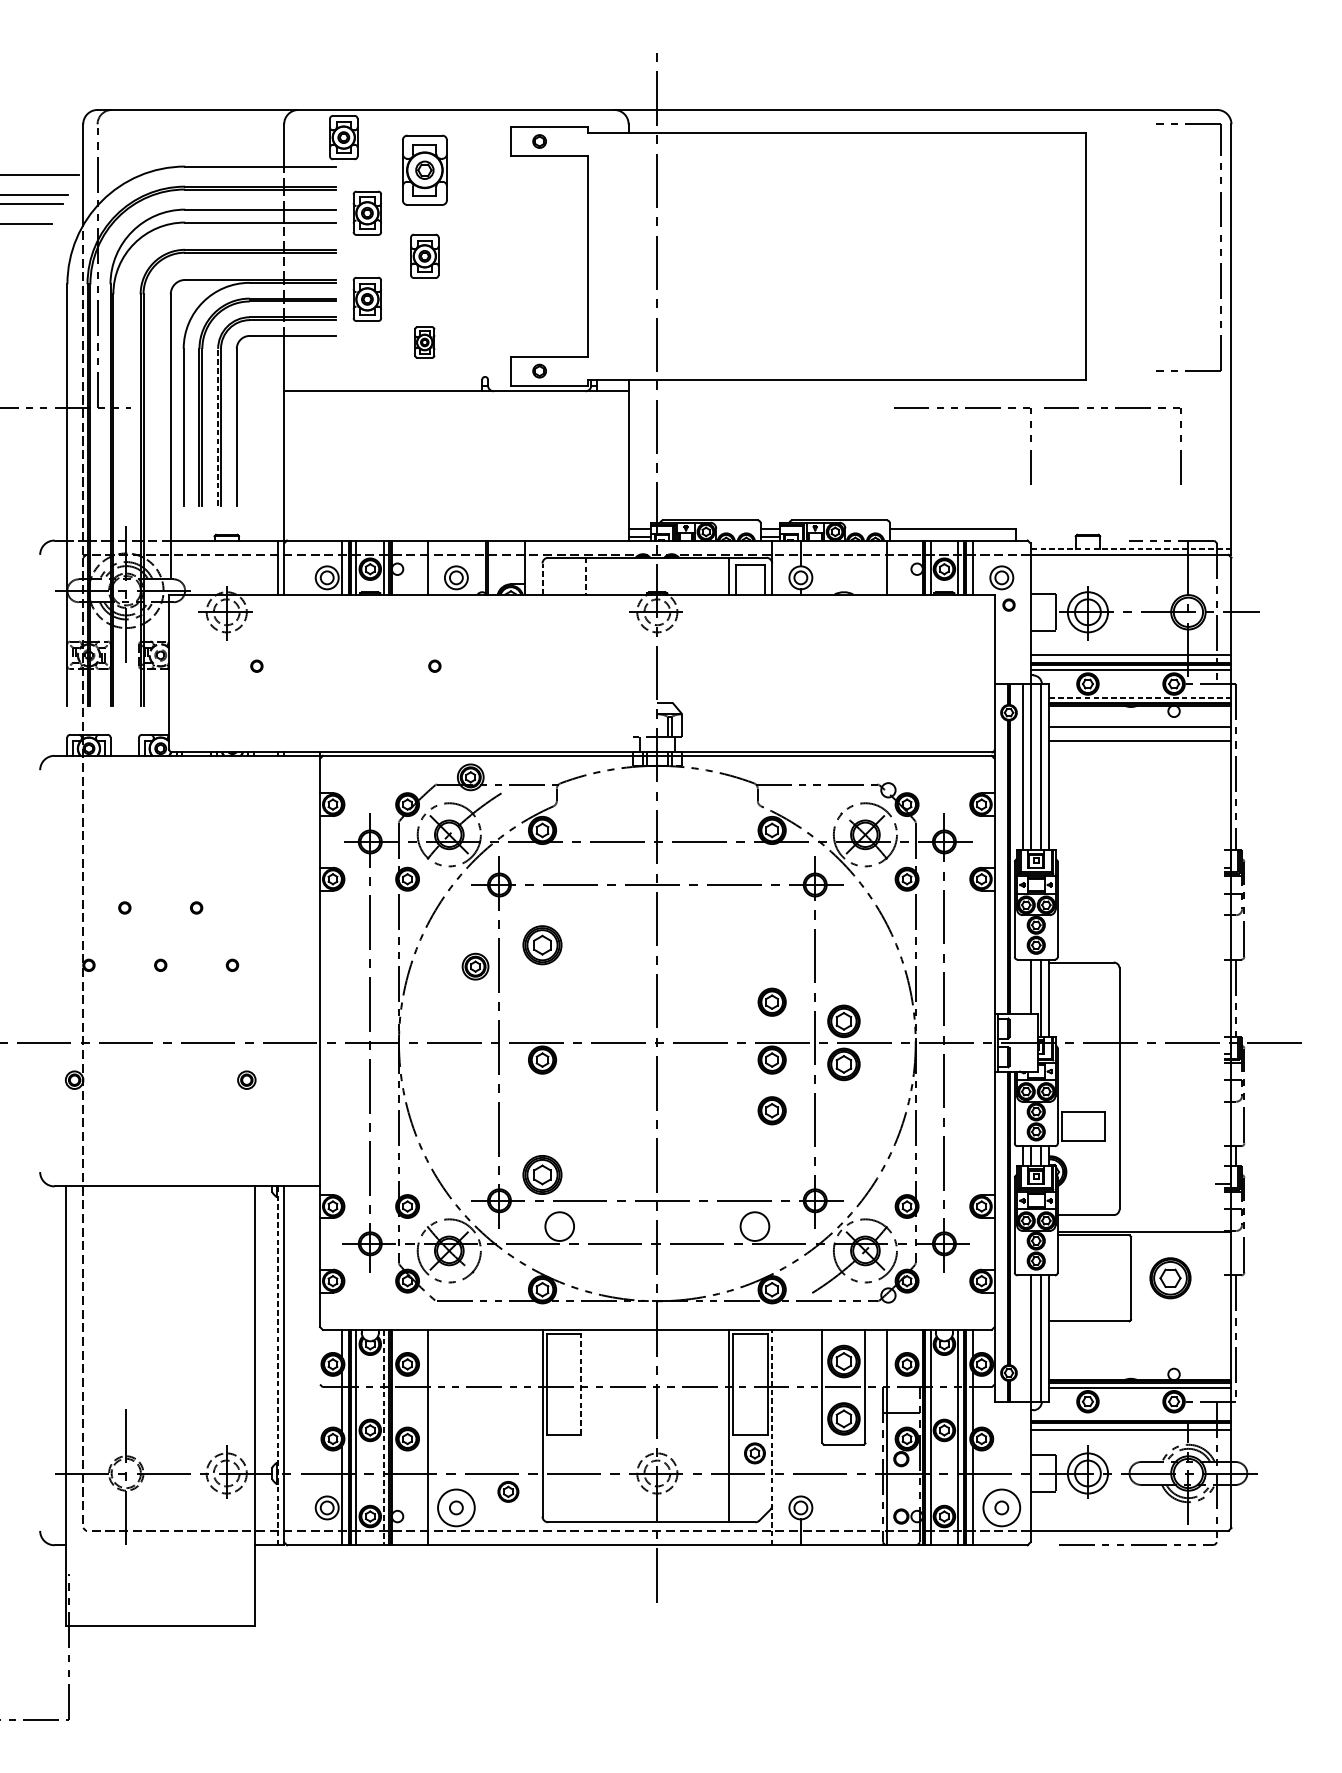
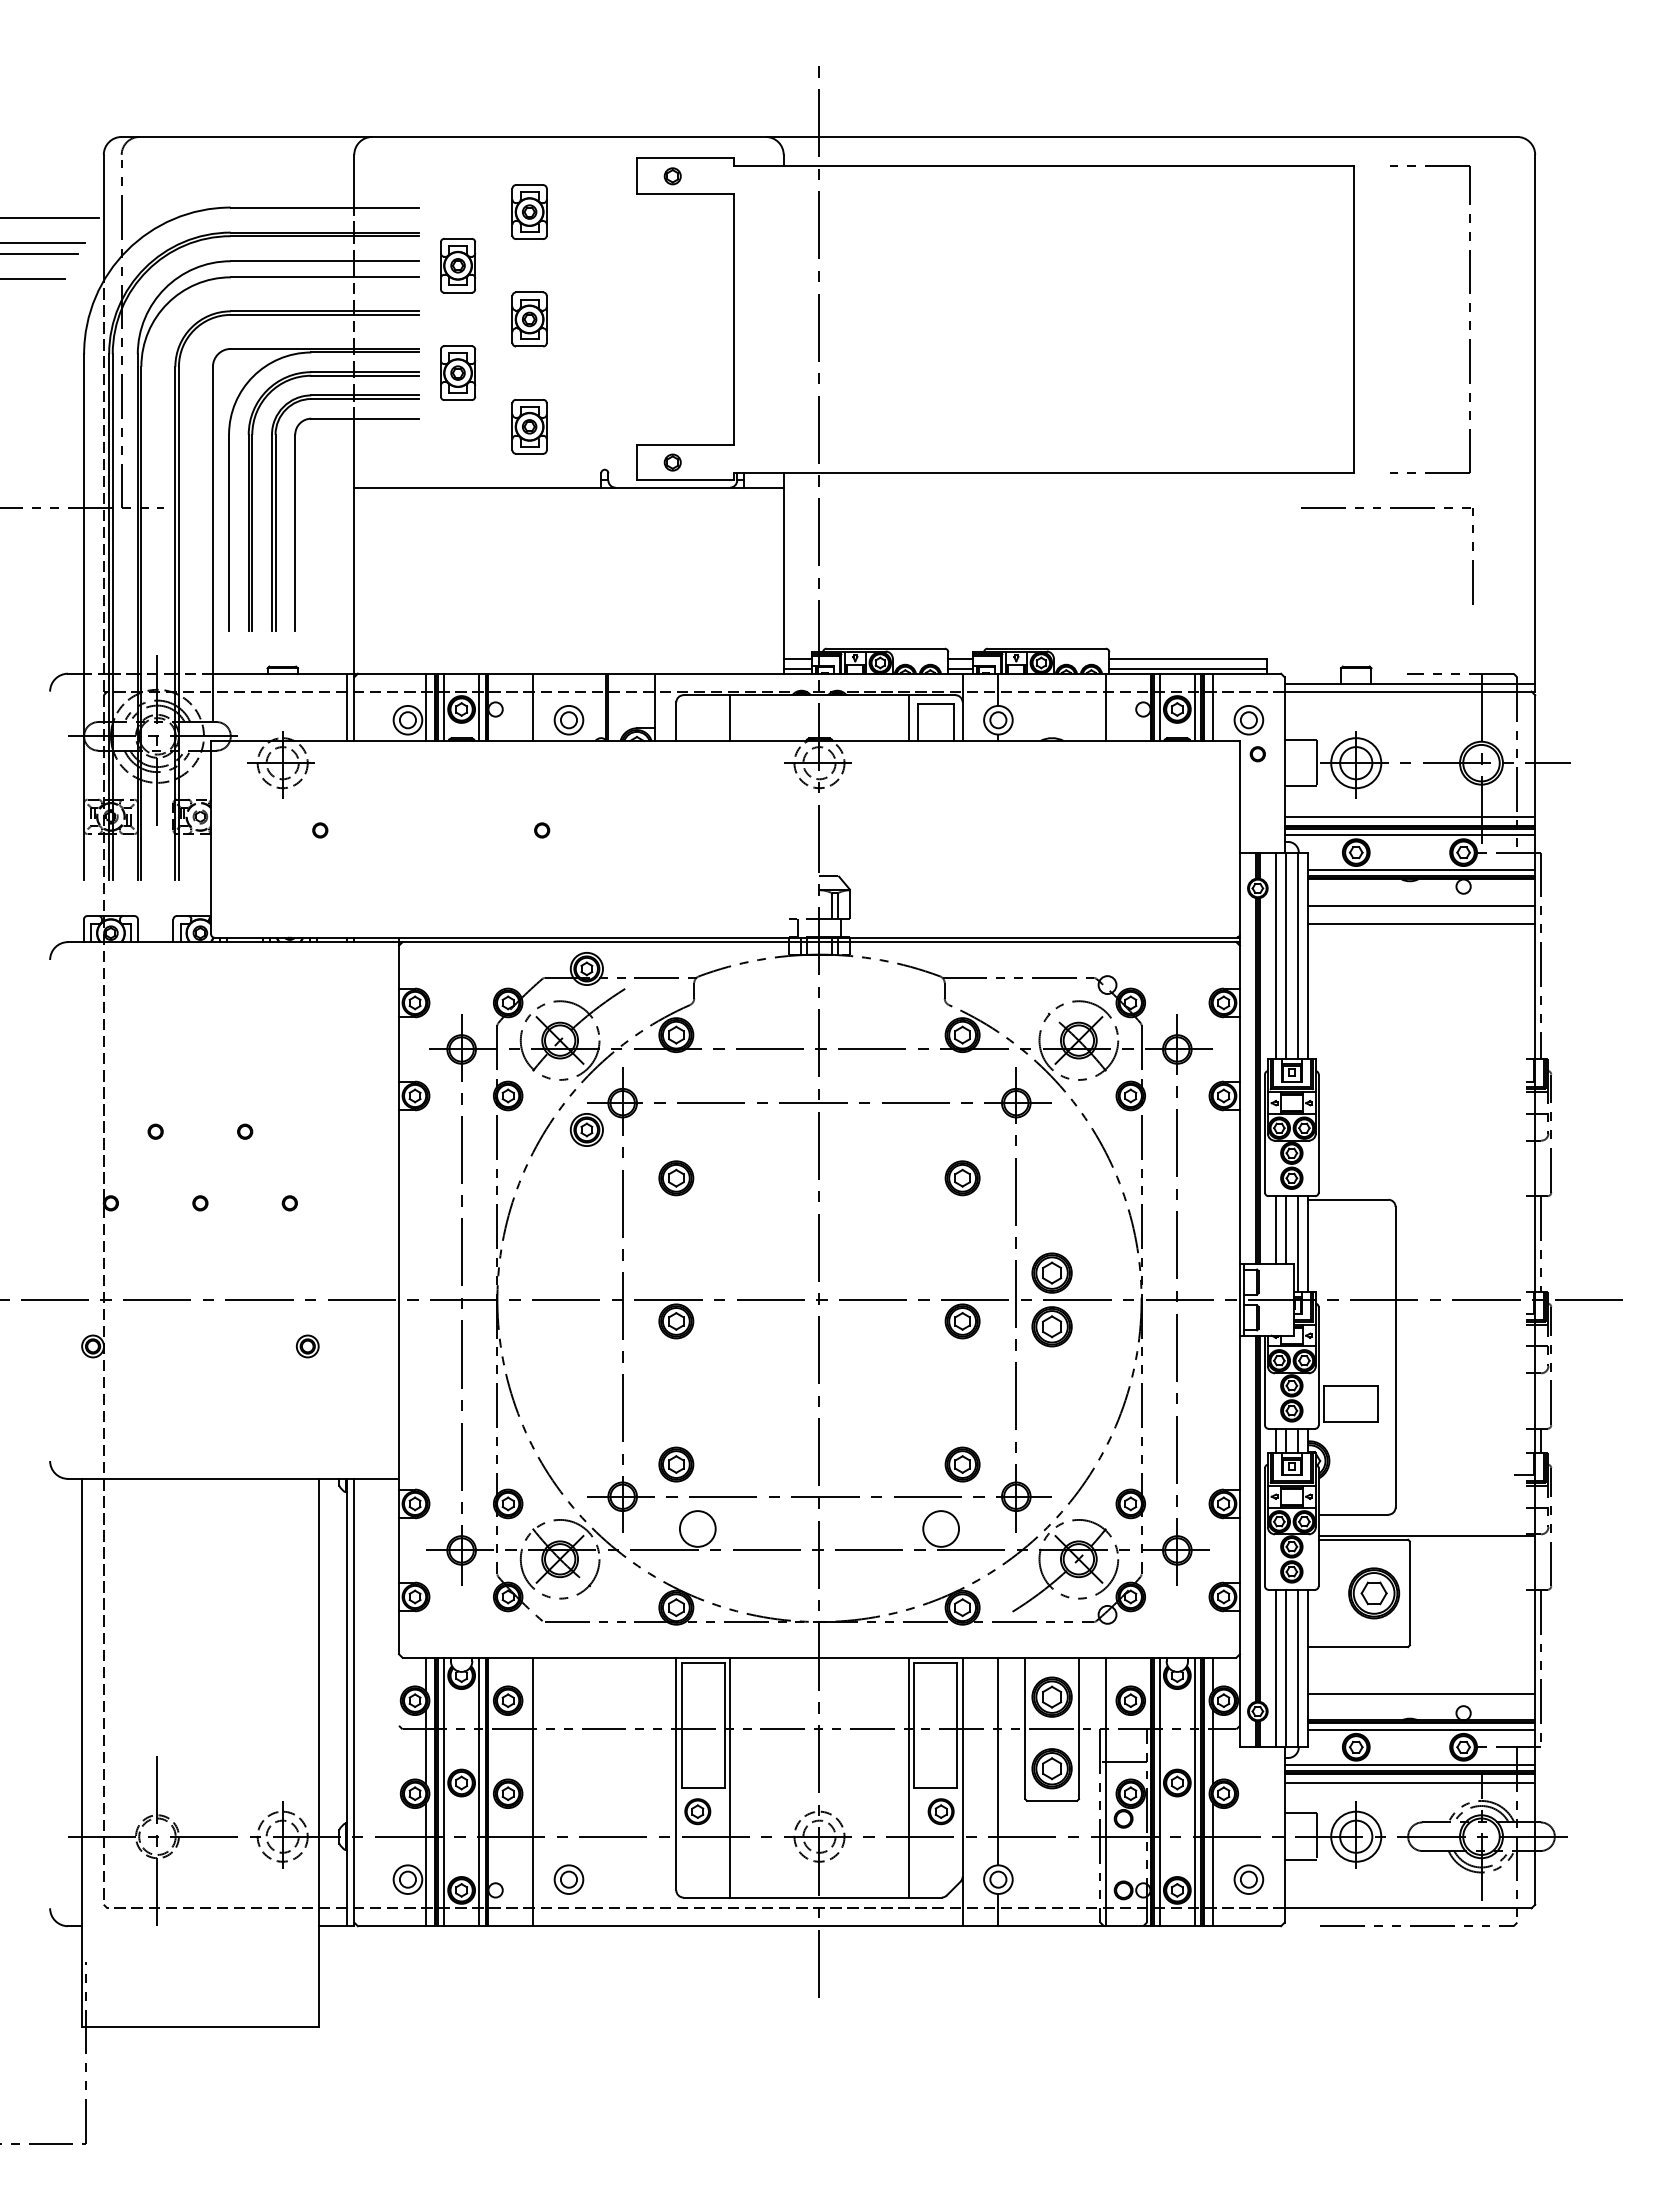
part: (343, 137) -> (428, 171), removed
part: (424, 169) -> (529, 211), size x0.62
part: (1220, 249) -> (1469, 321), moved
part: (424, 342) -> (529, 426), size x1.43
part: (965, 407) -> (1203, 508), removed
line: (217, 427) -> (271, 532), dashed -> solid
line: (952, 537) -> (1187, 669), added
line: (1130, 549) -> (1409, 684), dashed -> solid
line: (585, 576) -> (730, 718), dashed -> solid
line: (542, 578) -> (676, 721), dashed -> solid
line: (1140, 697) -> (1421, 869), dashed -> solid
part: (542, 945) -> (676, 1178), size x0.71
part: (475, 966) -> (586, 1129), moved
line: (1023, 987) -> (1275, 1230), added
part: (772, 1002) -> (962, 1178), moved
part: (772, 1110) -> (962, 1464), moved
part: (542, 1174) -> (676, 1464), size x0.71
part: (1170, 1278) -> (1374, 1593), moved
line: (1023, 1338) -> (1275, 1668), added
line: (1140, 1358) -> (1421, 1693), added
line: (278, 1365) -> (347, 1702), dashed -> solid
line: (581, 1384) -> (724, 1725), dashed -> solid
line: (800, 1413) -> (998, 1761), added
line: (1130, 1415) -> (1409, 1764), added
line: (585, 1425) -> (730, 1777), added
line: (772, 1437) -> (962, 1791), dashed -> solid
line: (384, 1438) -> (479, 1792), dashed -> solid
part: (508, 1491) -> (697, 1811), moved
circle: (456, 1507) -> (568, 1879), size x0.62
circle: (1001, 1507) -> (1248, 1879), size x0.62

